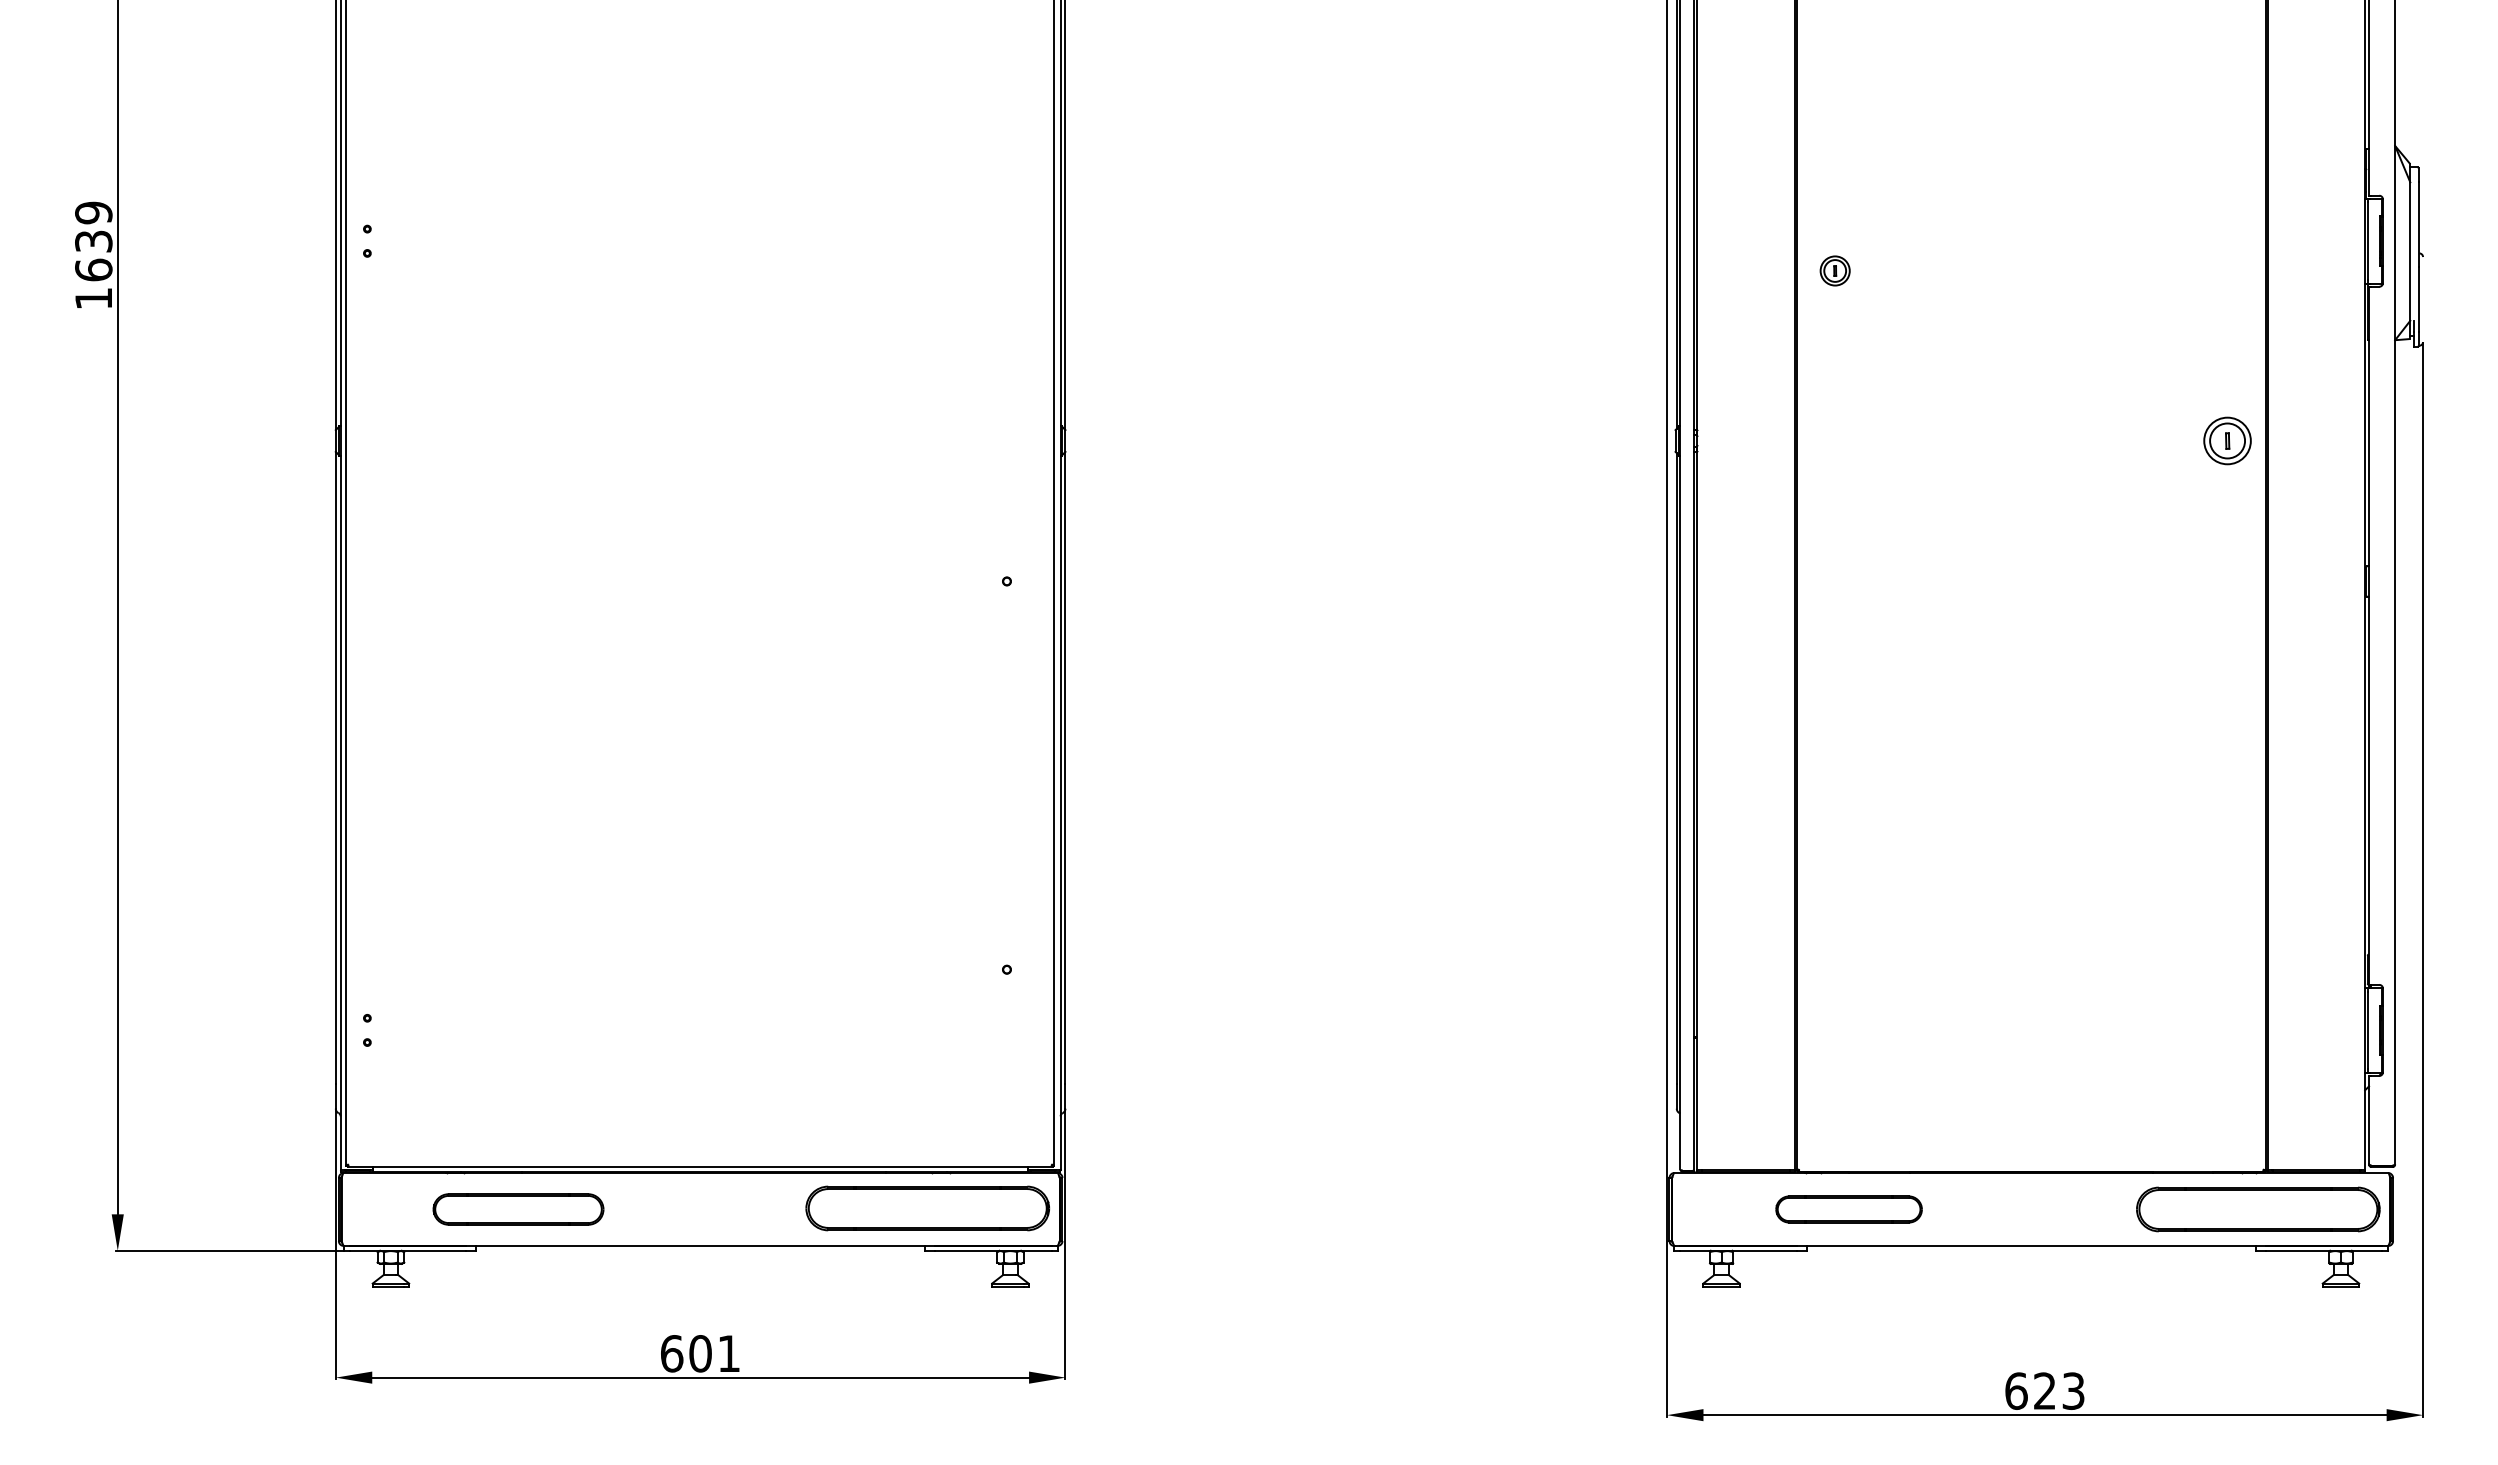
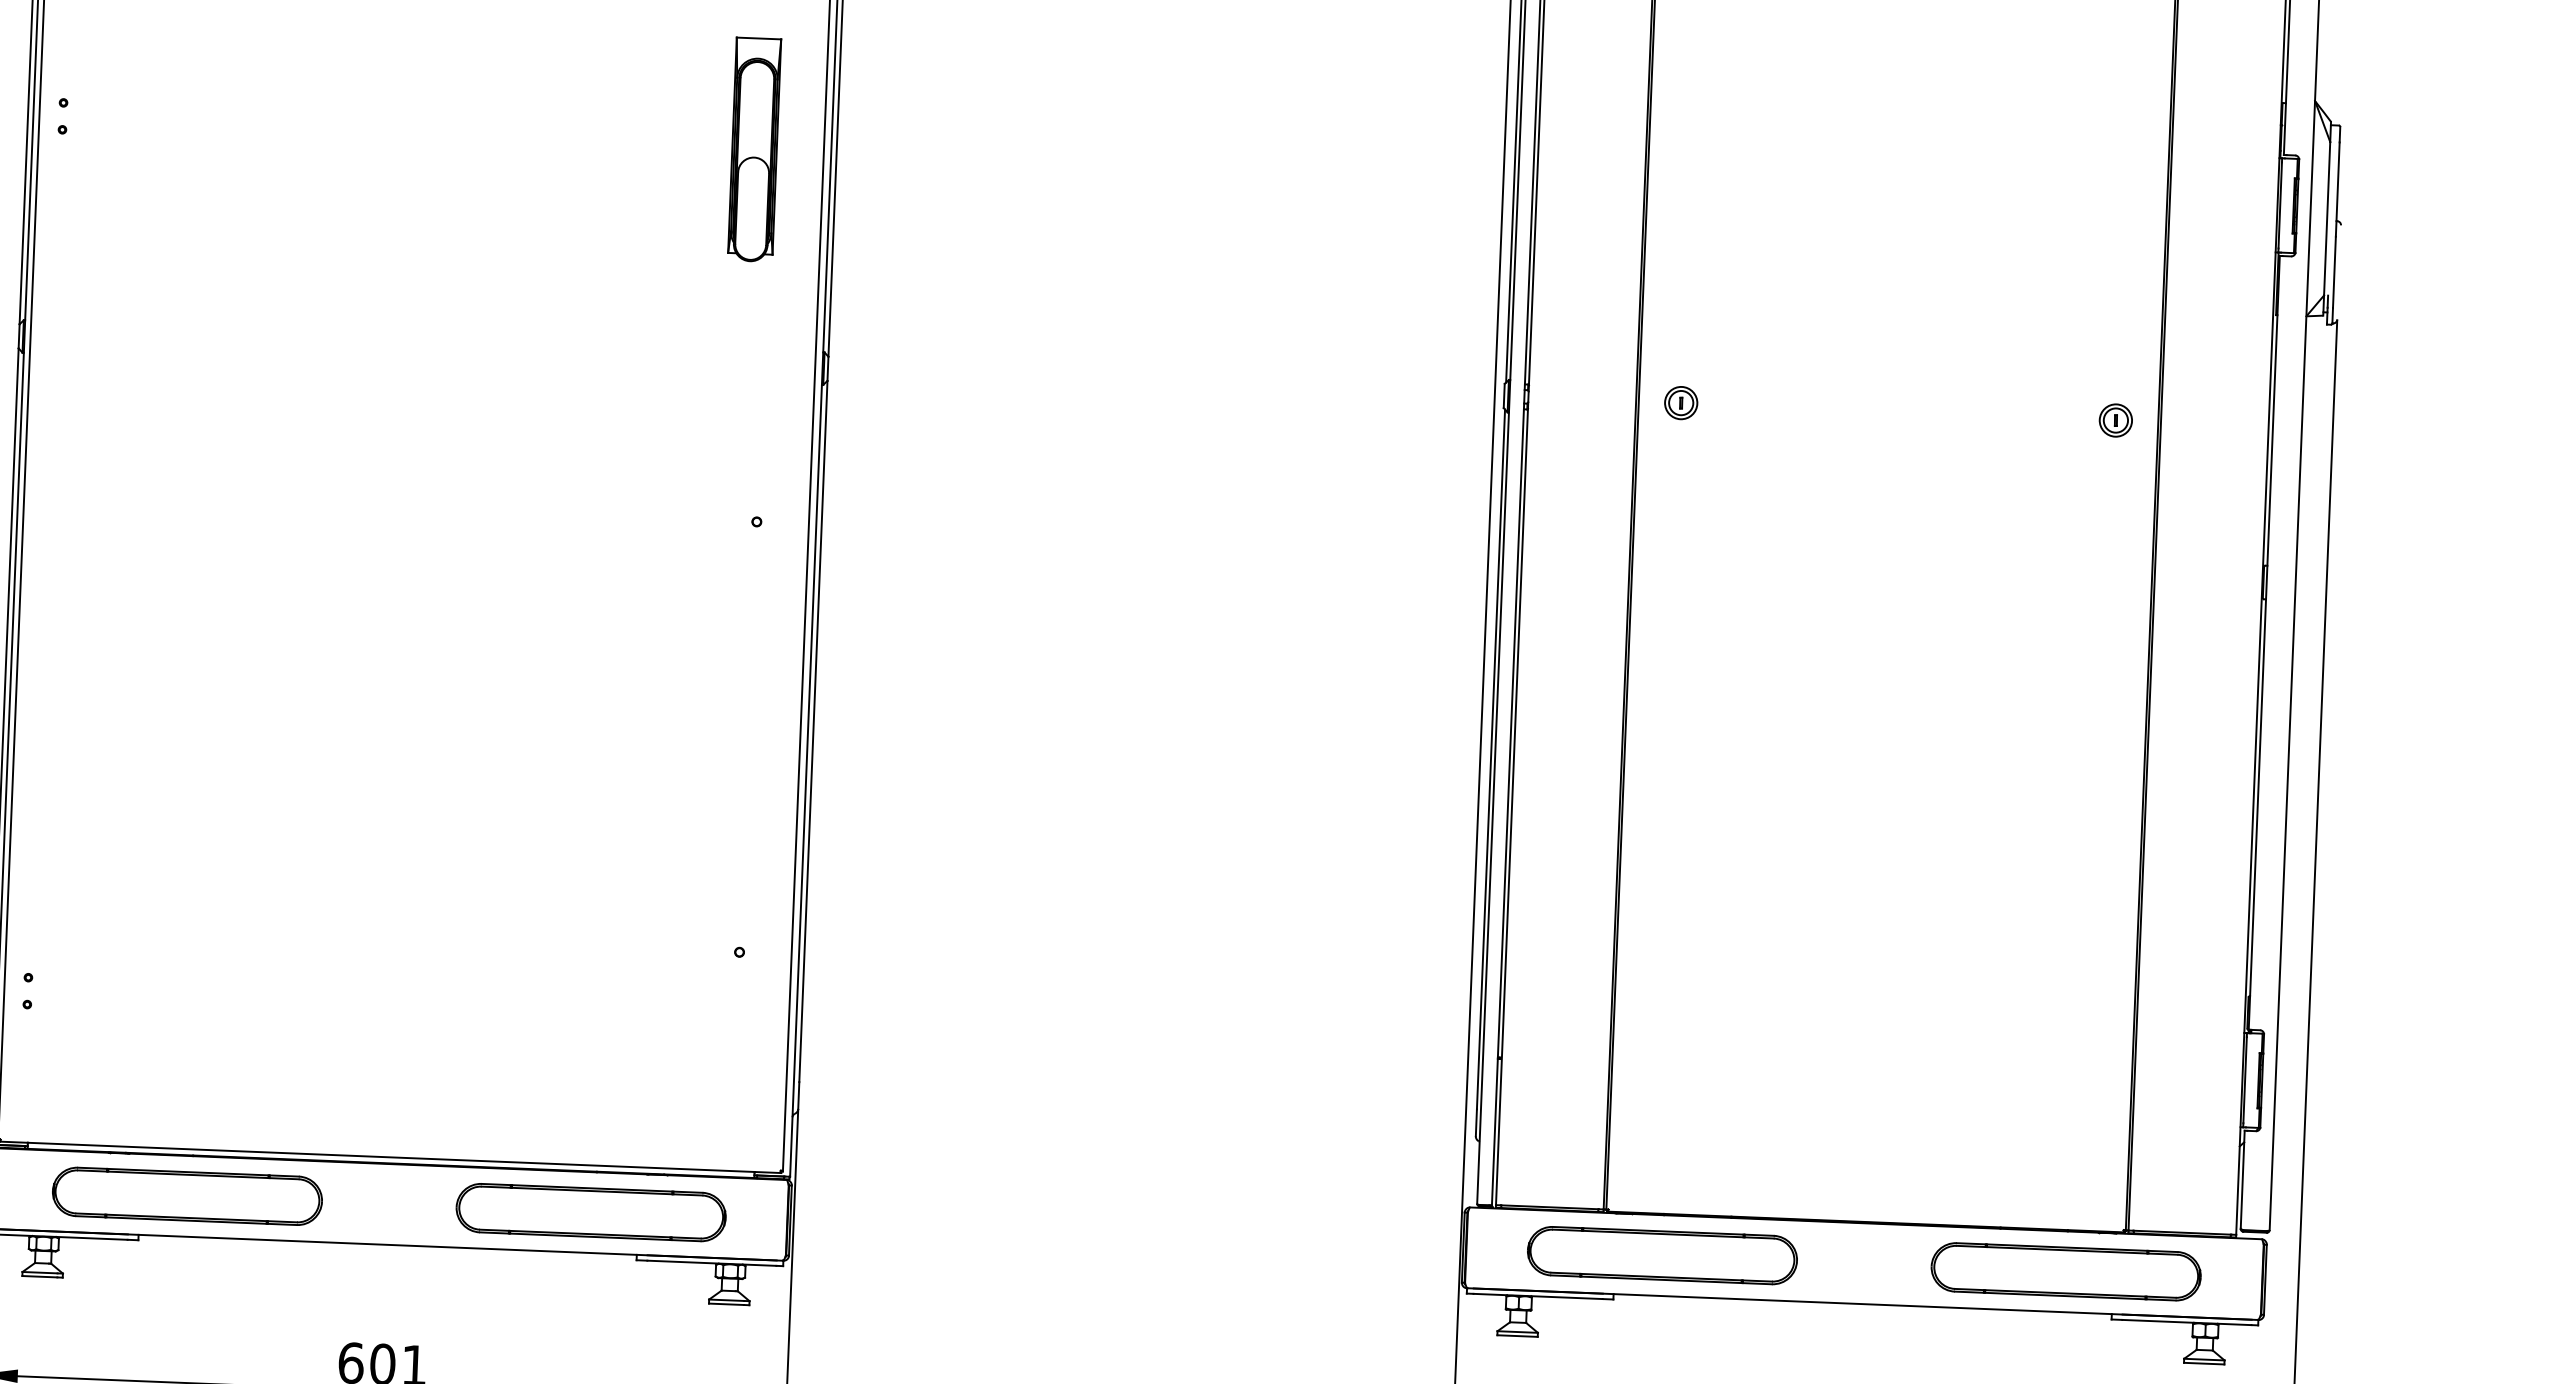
part: (991, 246) -> (754, 149), added
part: (1834, 270) -> (1680, 402), moved
part: (2226, 440) -> (2114, 419), size x0.62
part: (927, 1208) -> (590, 1212), moved
part: (518, 1209) -> (187, 1196), size x1.43
part: (1848, 1209) -> (1661, 1255), size x1.67
part: (2258, 1209) -> (2066, 1271), moved

